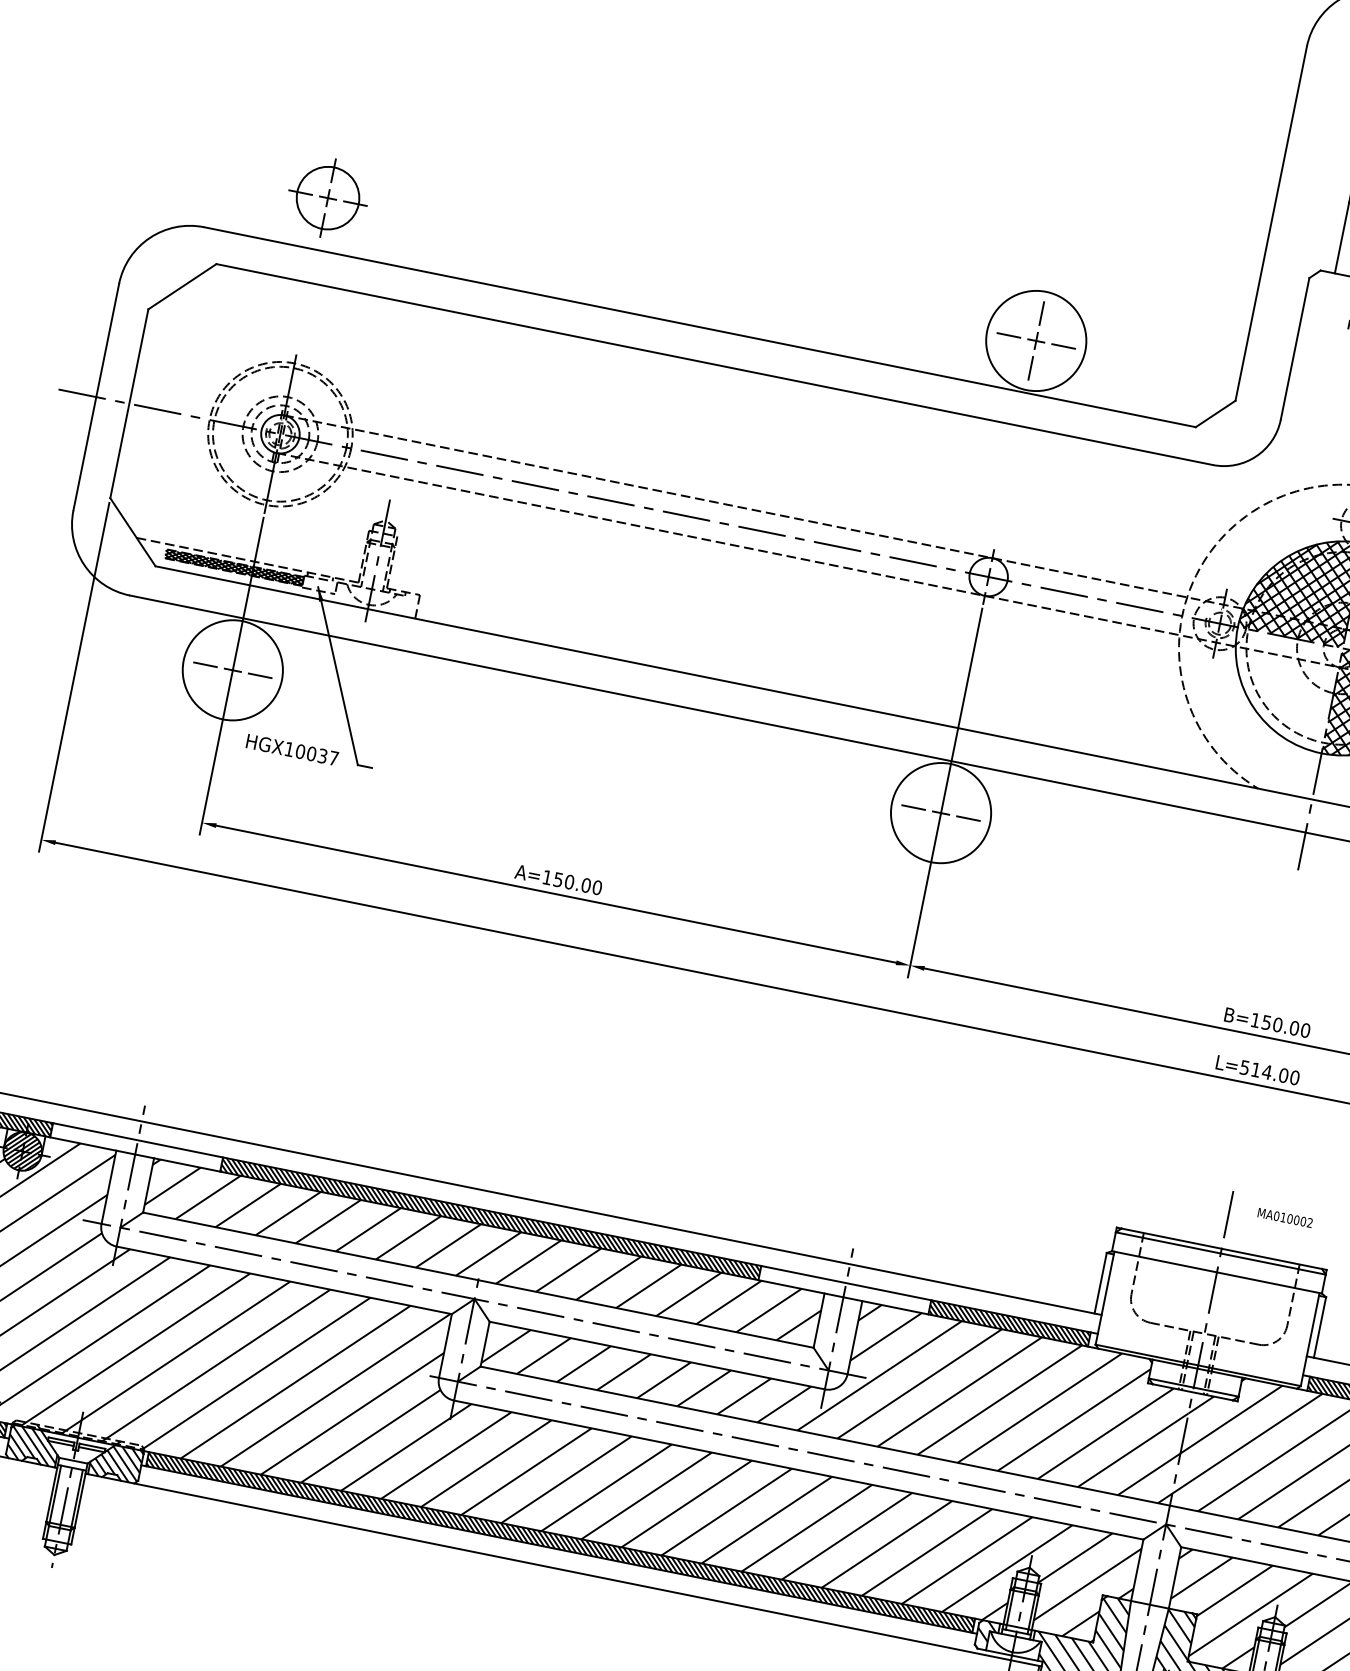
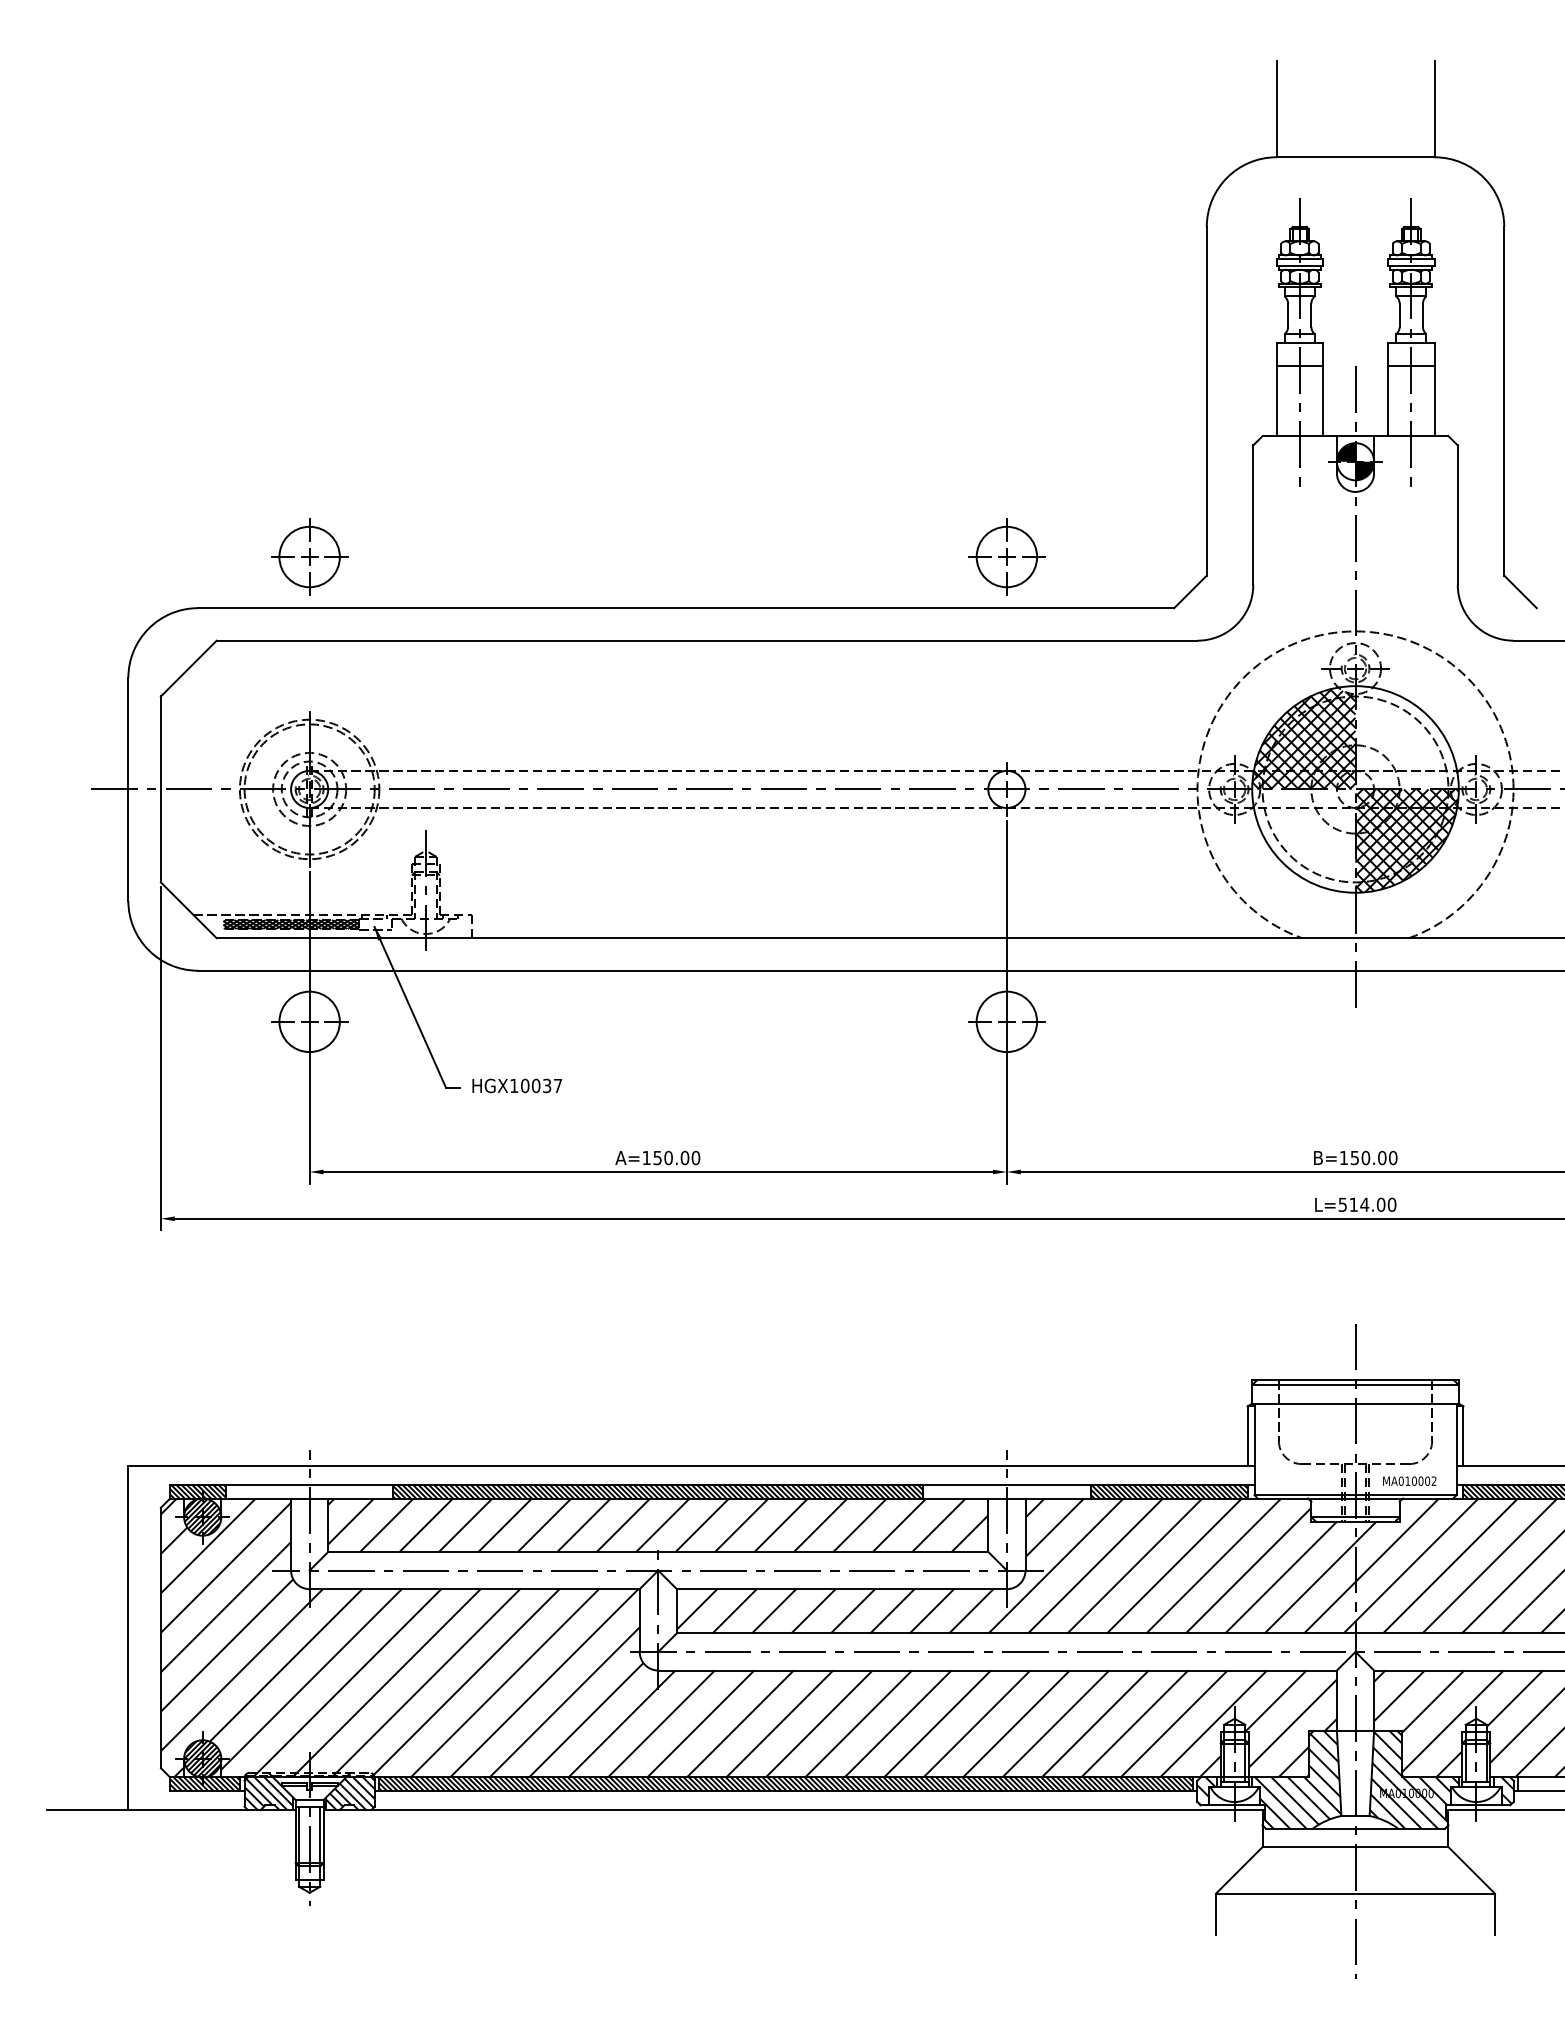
circle: (1035, 340) -> (1006, 556), size x0.62
circle: (232, 669) -> (309, 1021), size x0.62
text: (291, 749) -> (516, 1085), moved
circle: (940, 812) -> (1006, 1021), size x0.62
text: (1285, 1217) -> (1409, 1480), moved

